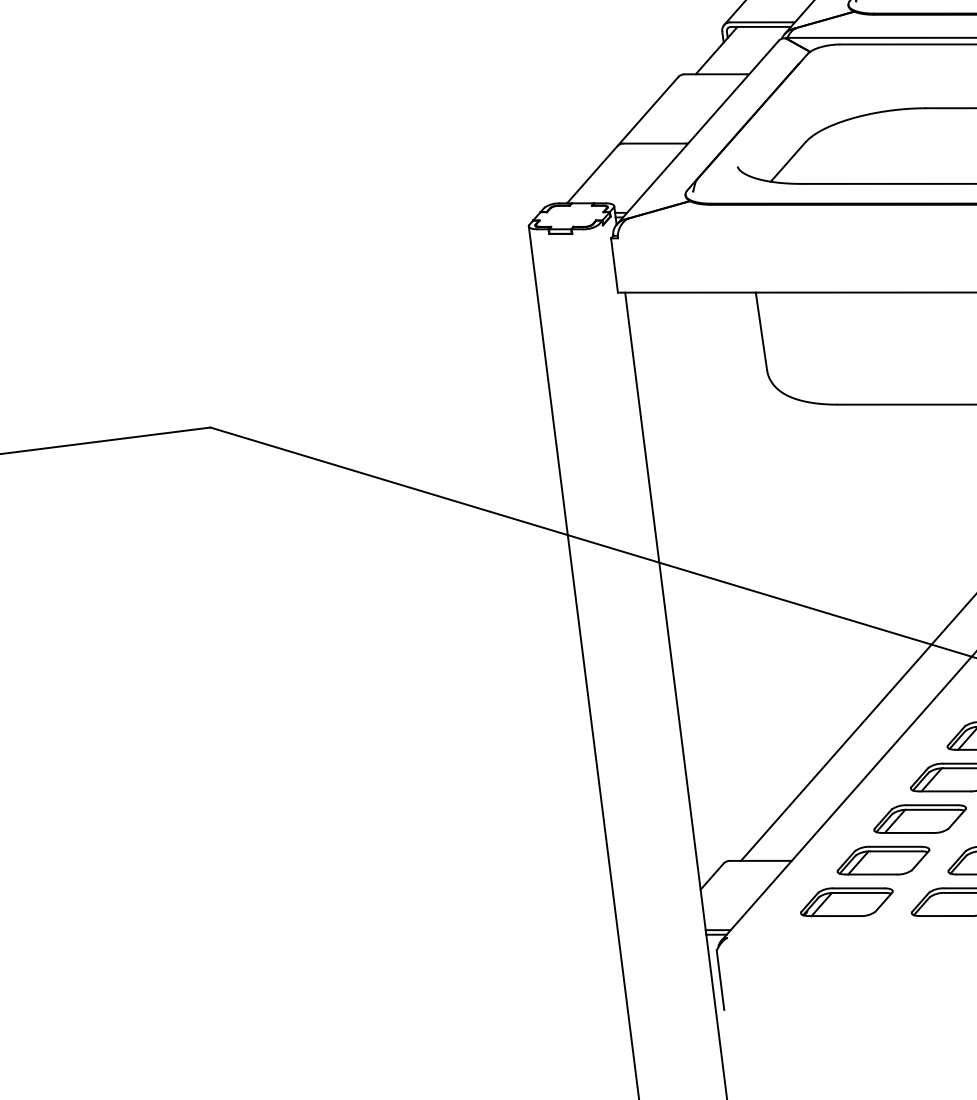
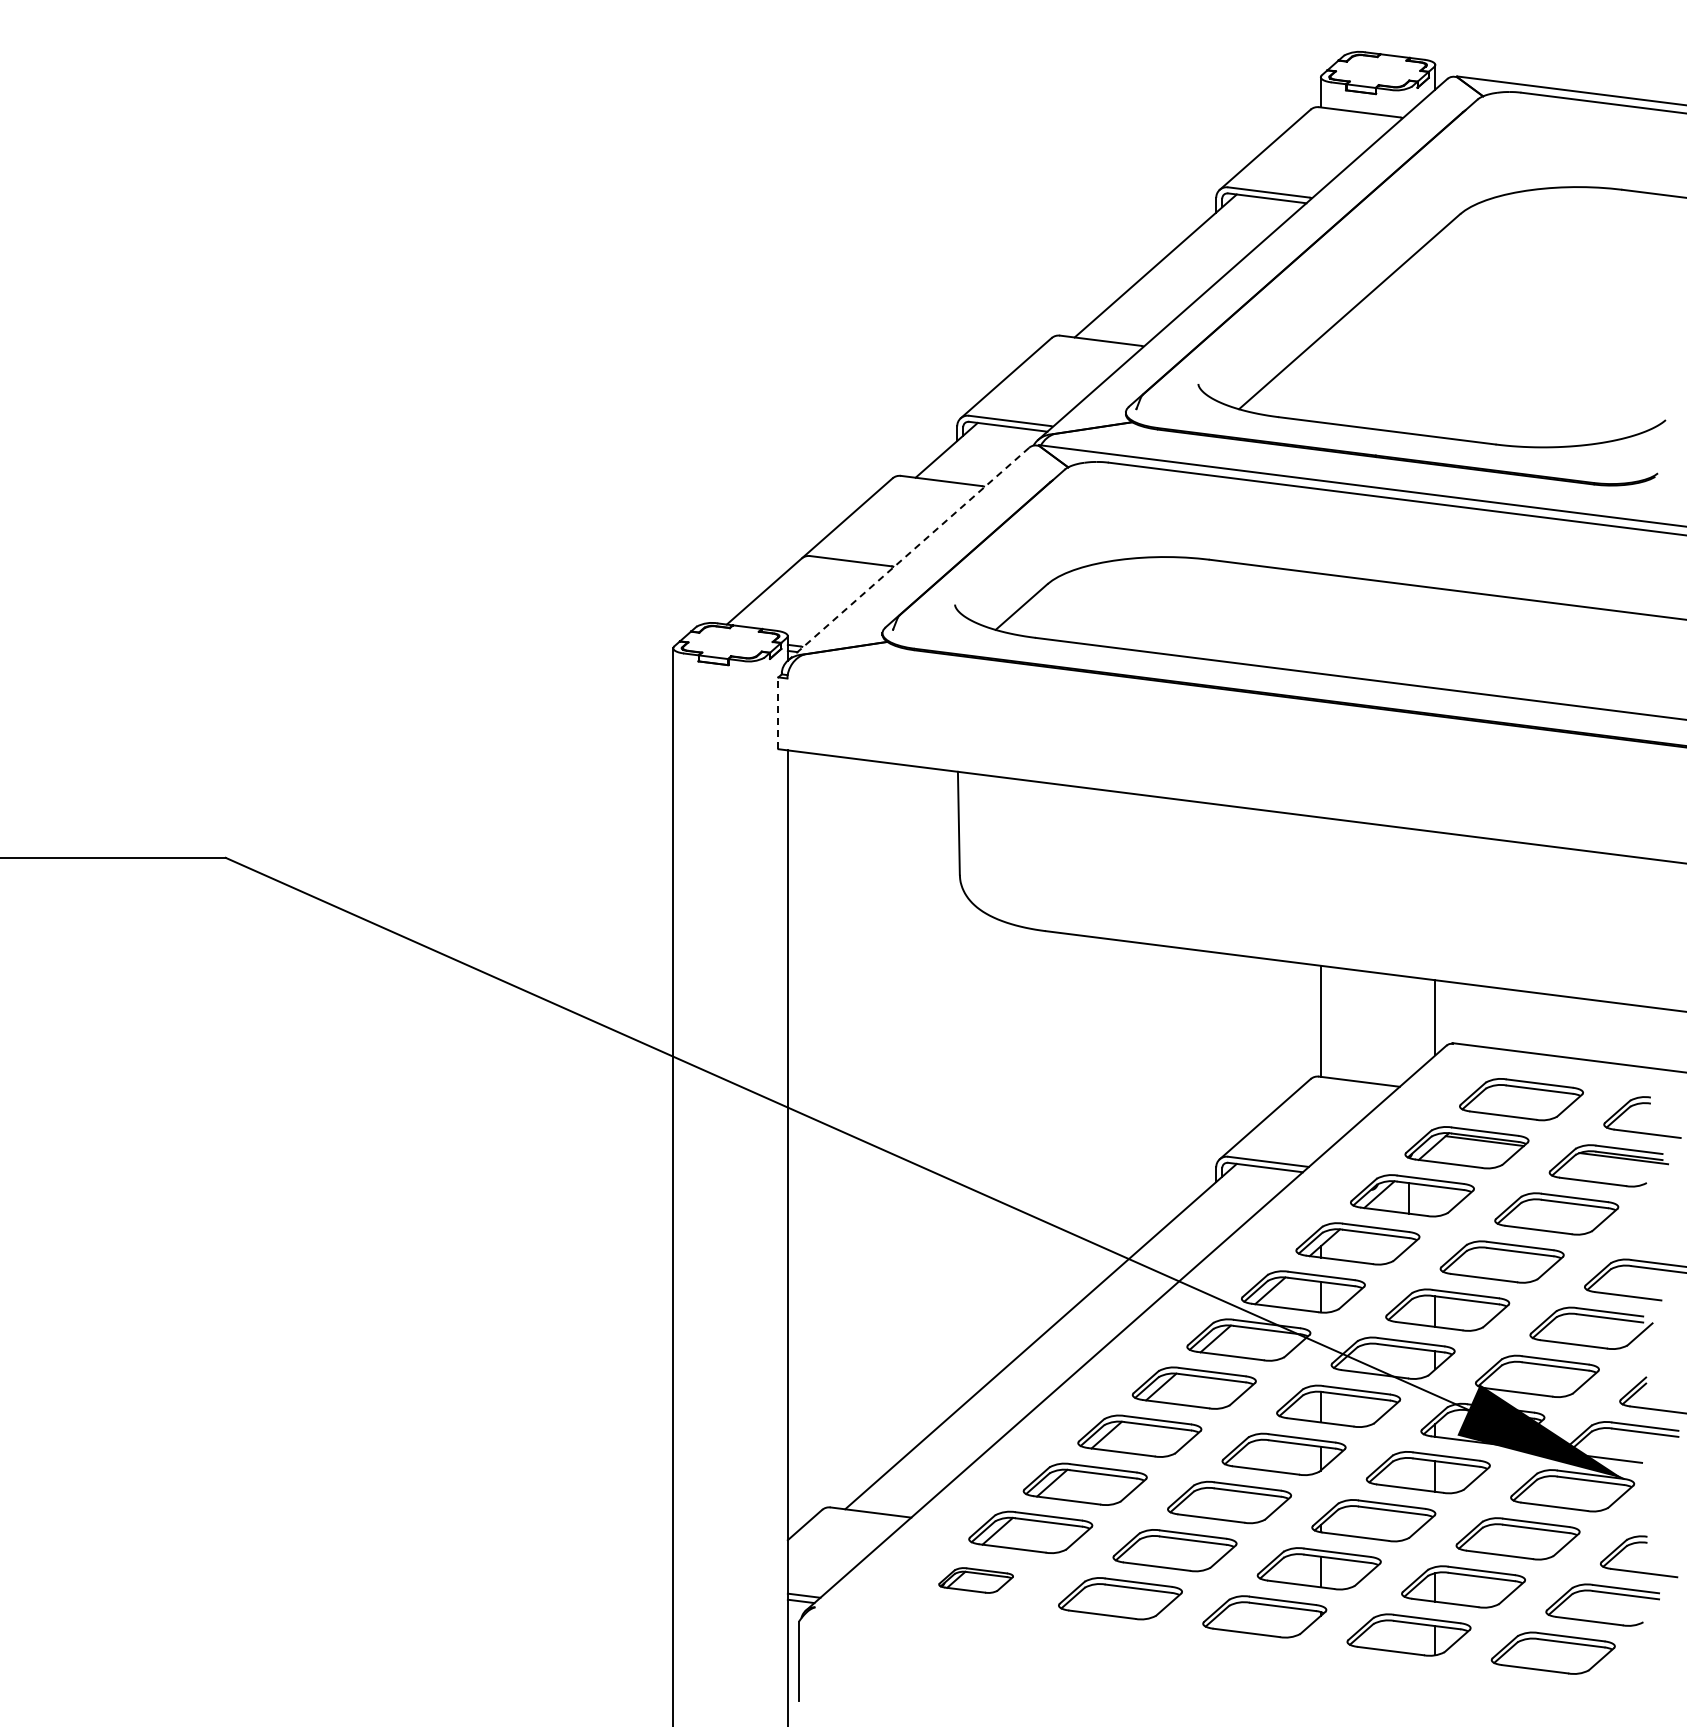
line: (697, 133) -> (908, 554), solid -> dashed
line: (614, 265) -> (778, 713), solid -> dashed
part: (846, 902) -> (975, 1580), size x0.6

